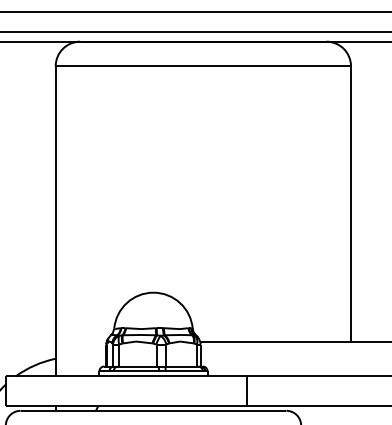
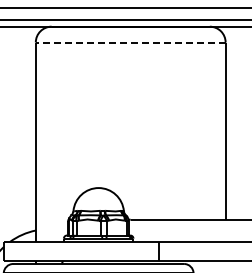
line: (203, 66) -> (130, 42), solid -> dashed

